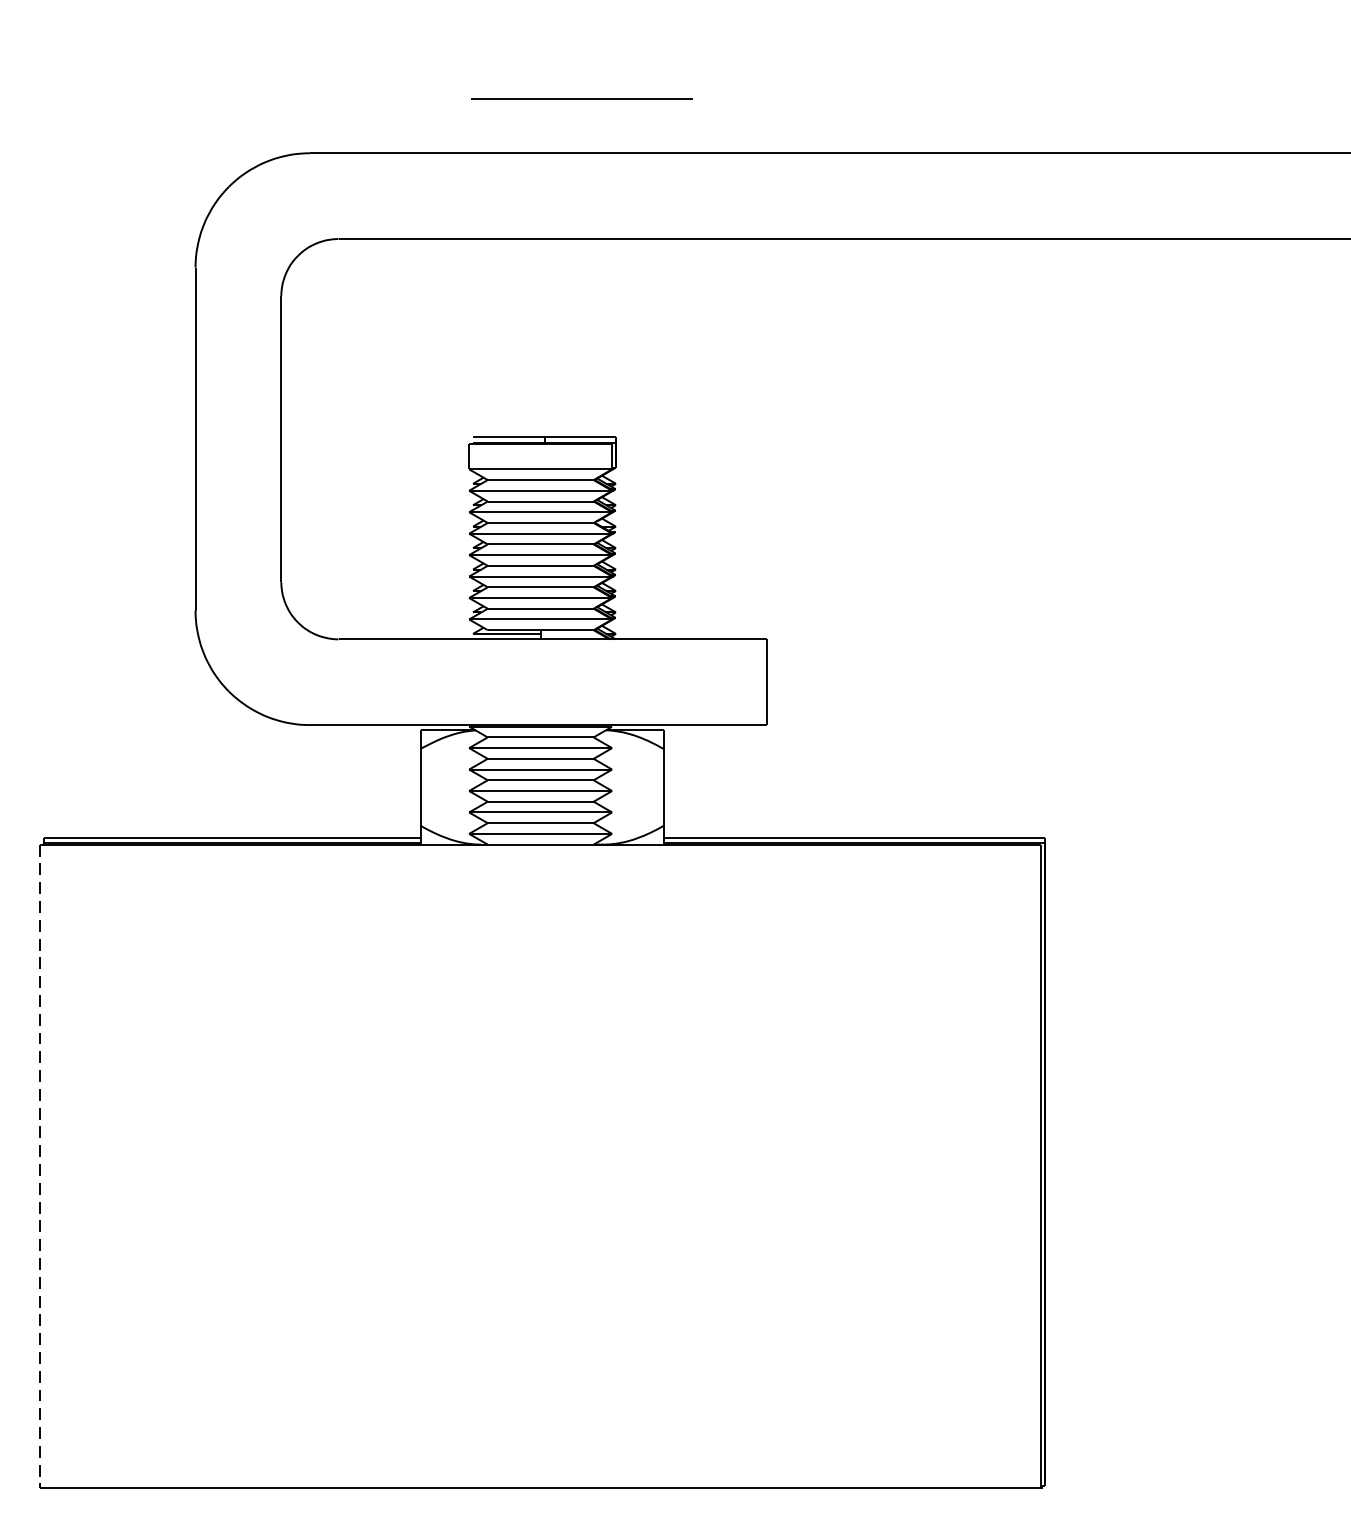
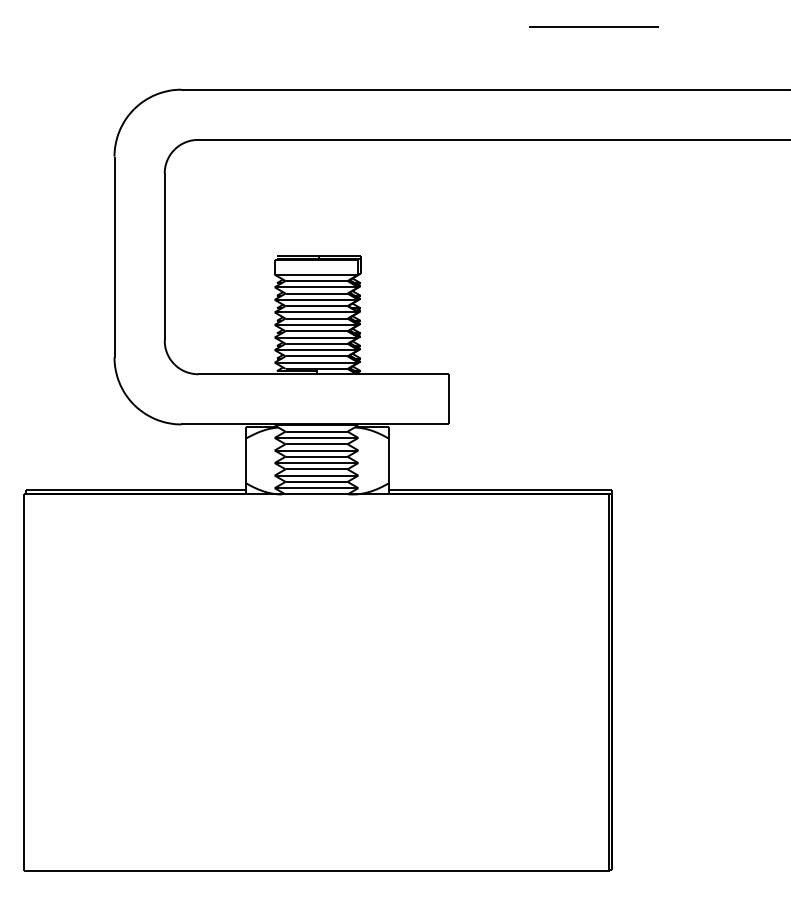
line: (581, 98) -> (593, 26), moved
line: (40, 1167) -> (23, 683), dashed -> solid

